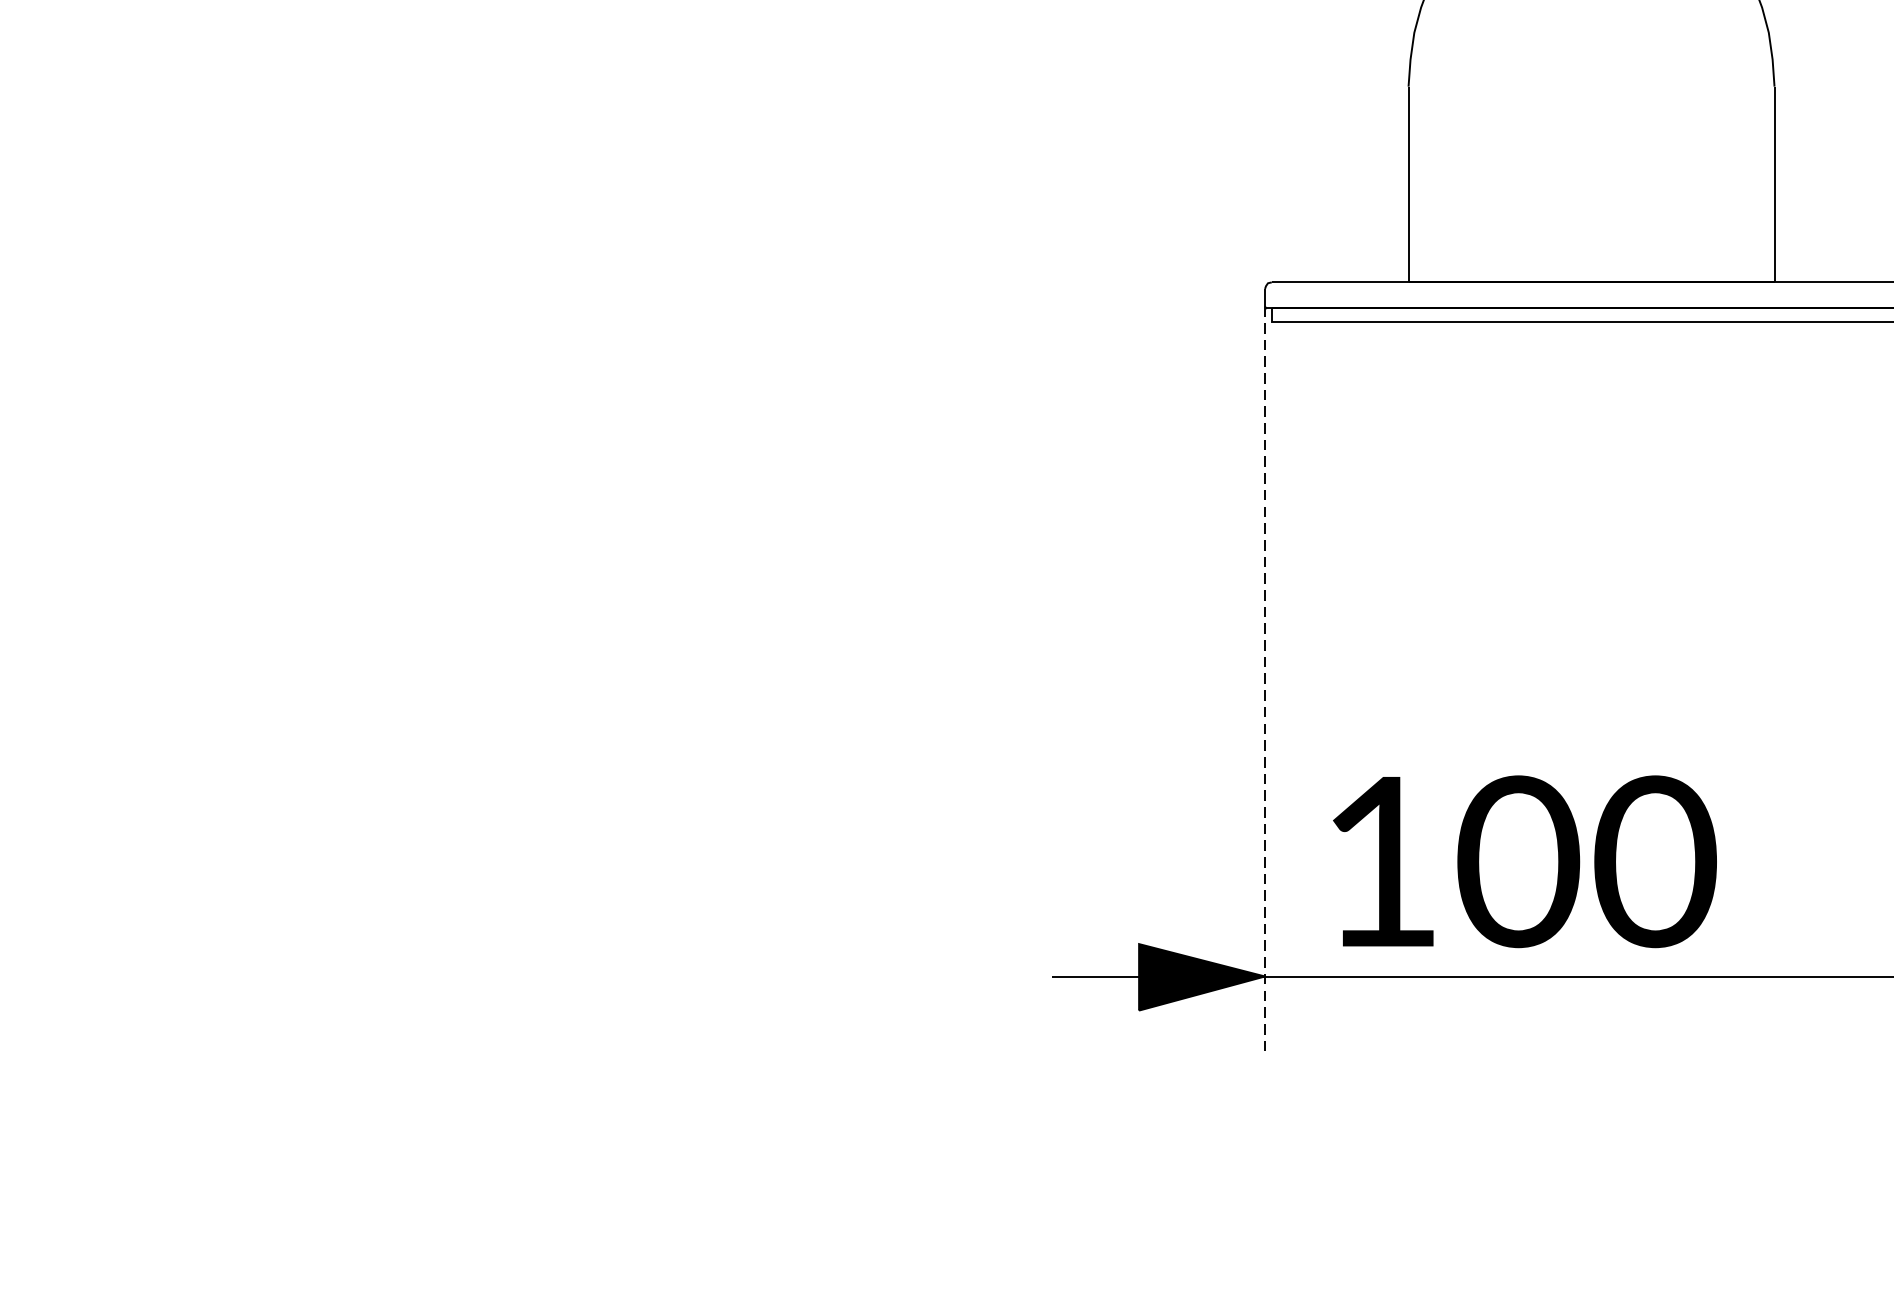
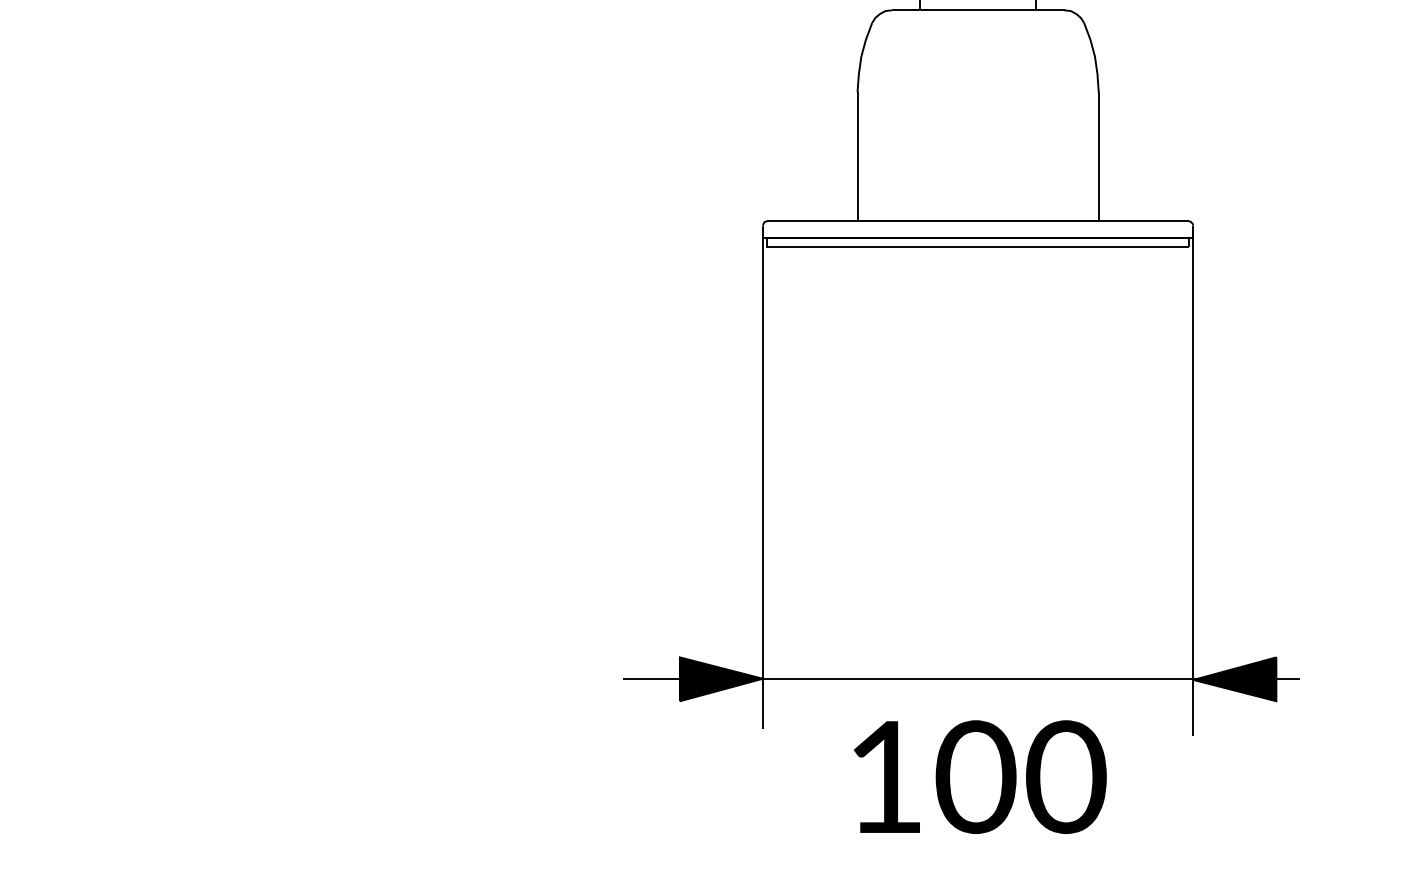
line: (1264, 678) -> (762, 482), dashed -> solid
text: (1525, 860) -> (980, 776), moved

